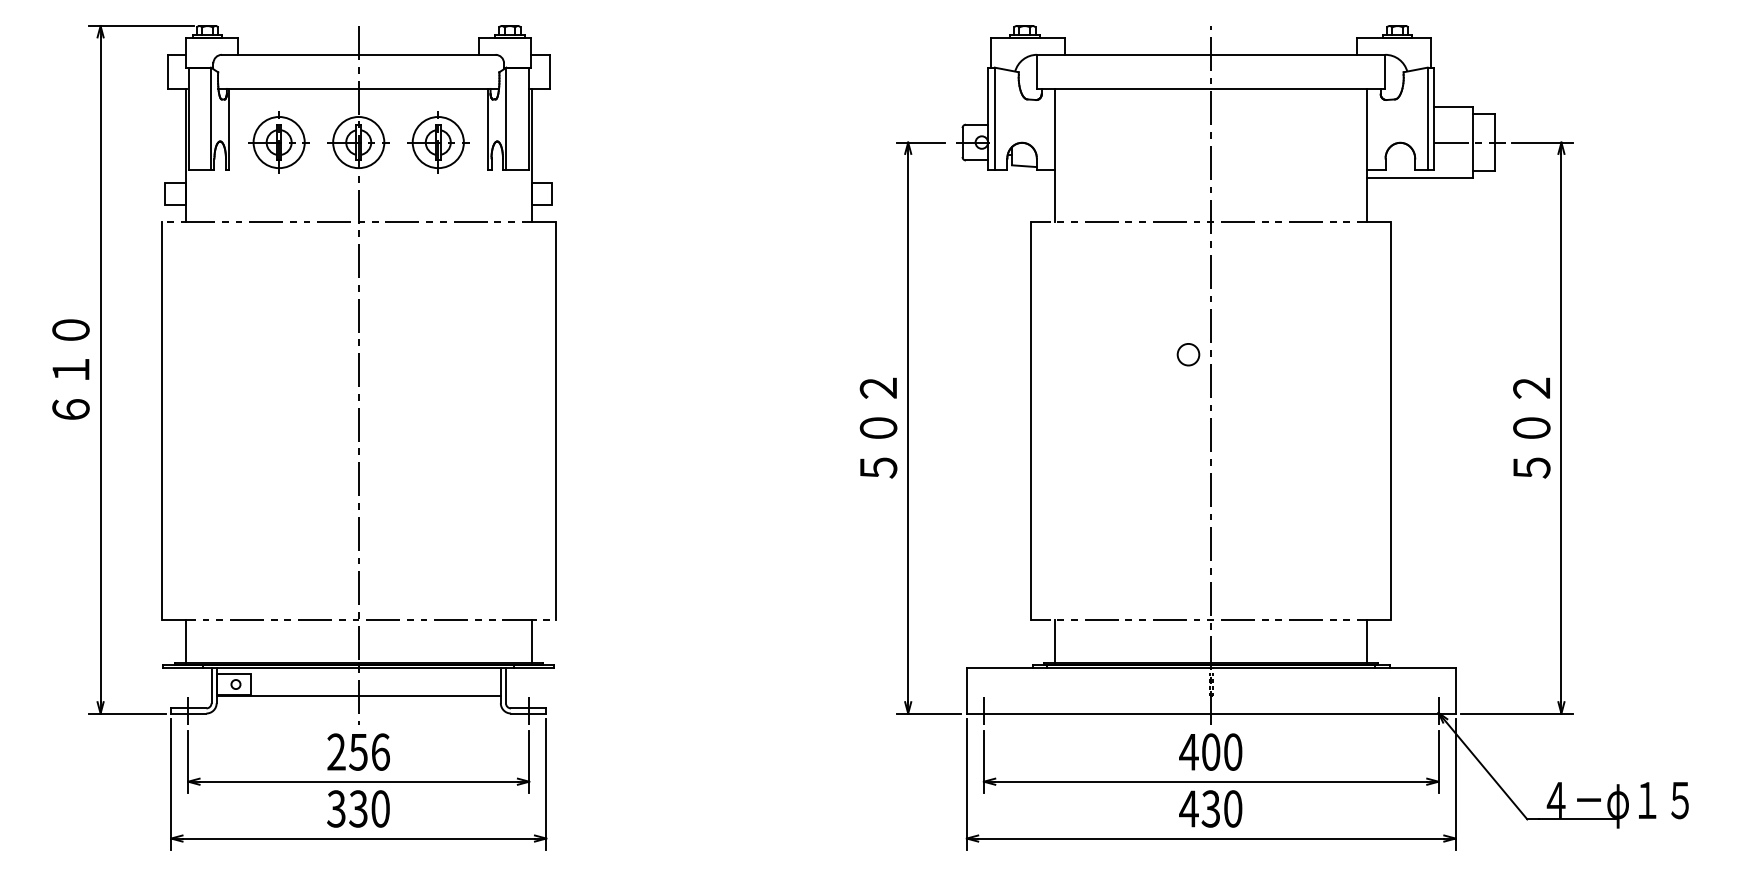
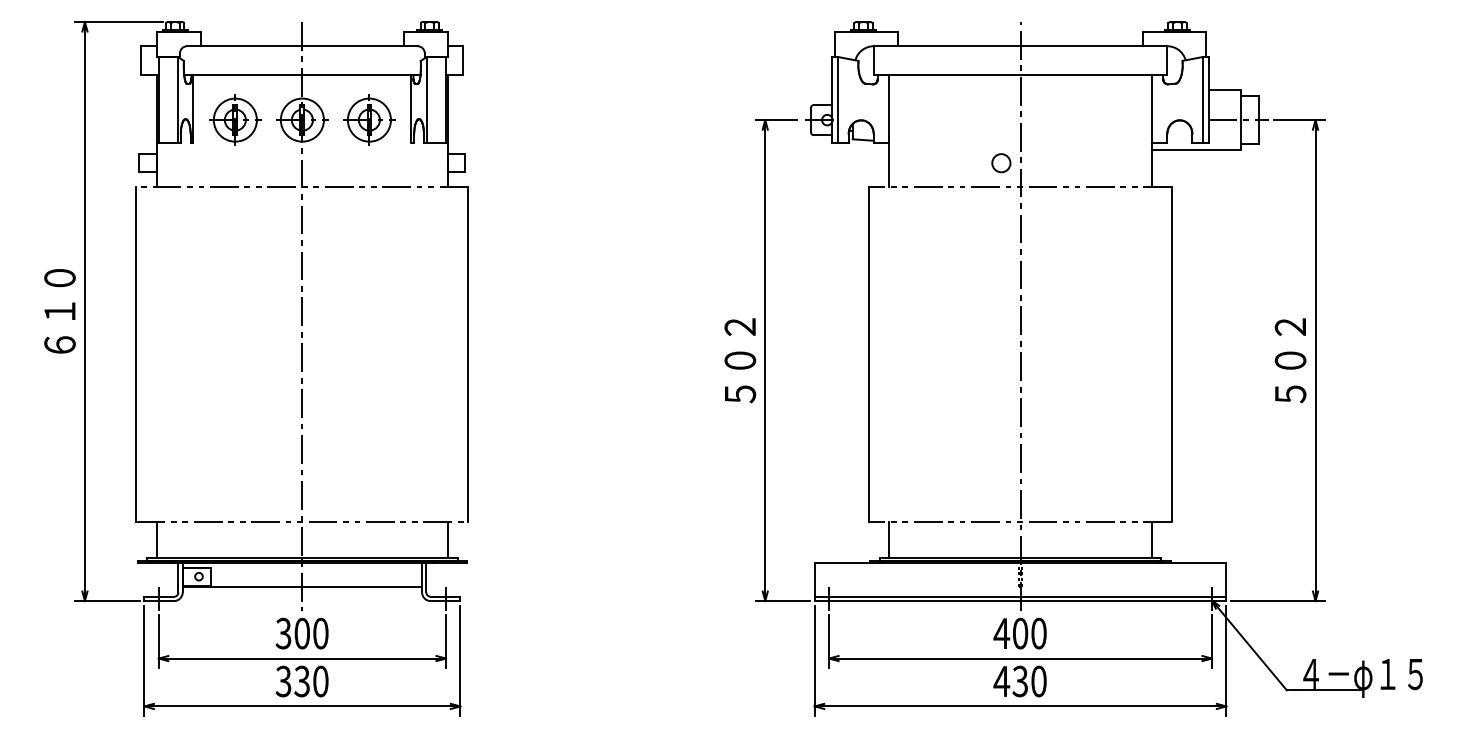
circle: (1188, 354) -> (1001, 163), moved
line: (1210, 708) -> (1019, 596), added
text: (358, 751) -> (302, 633), 256 -> 300

